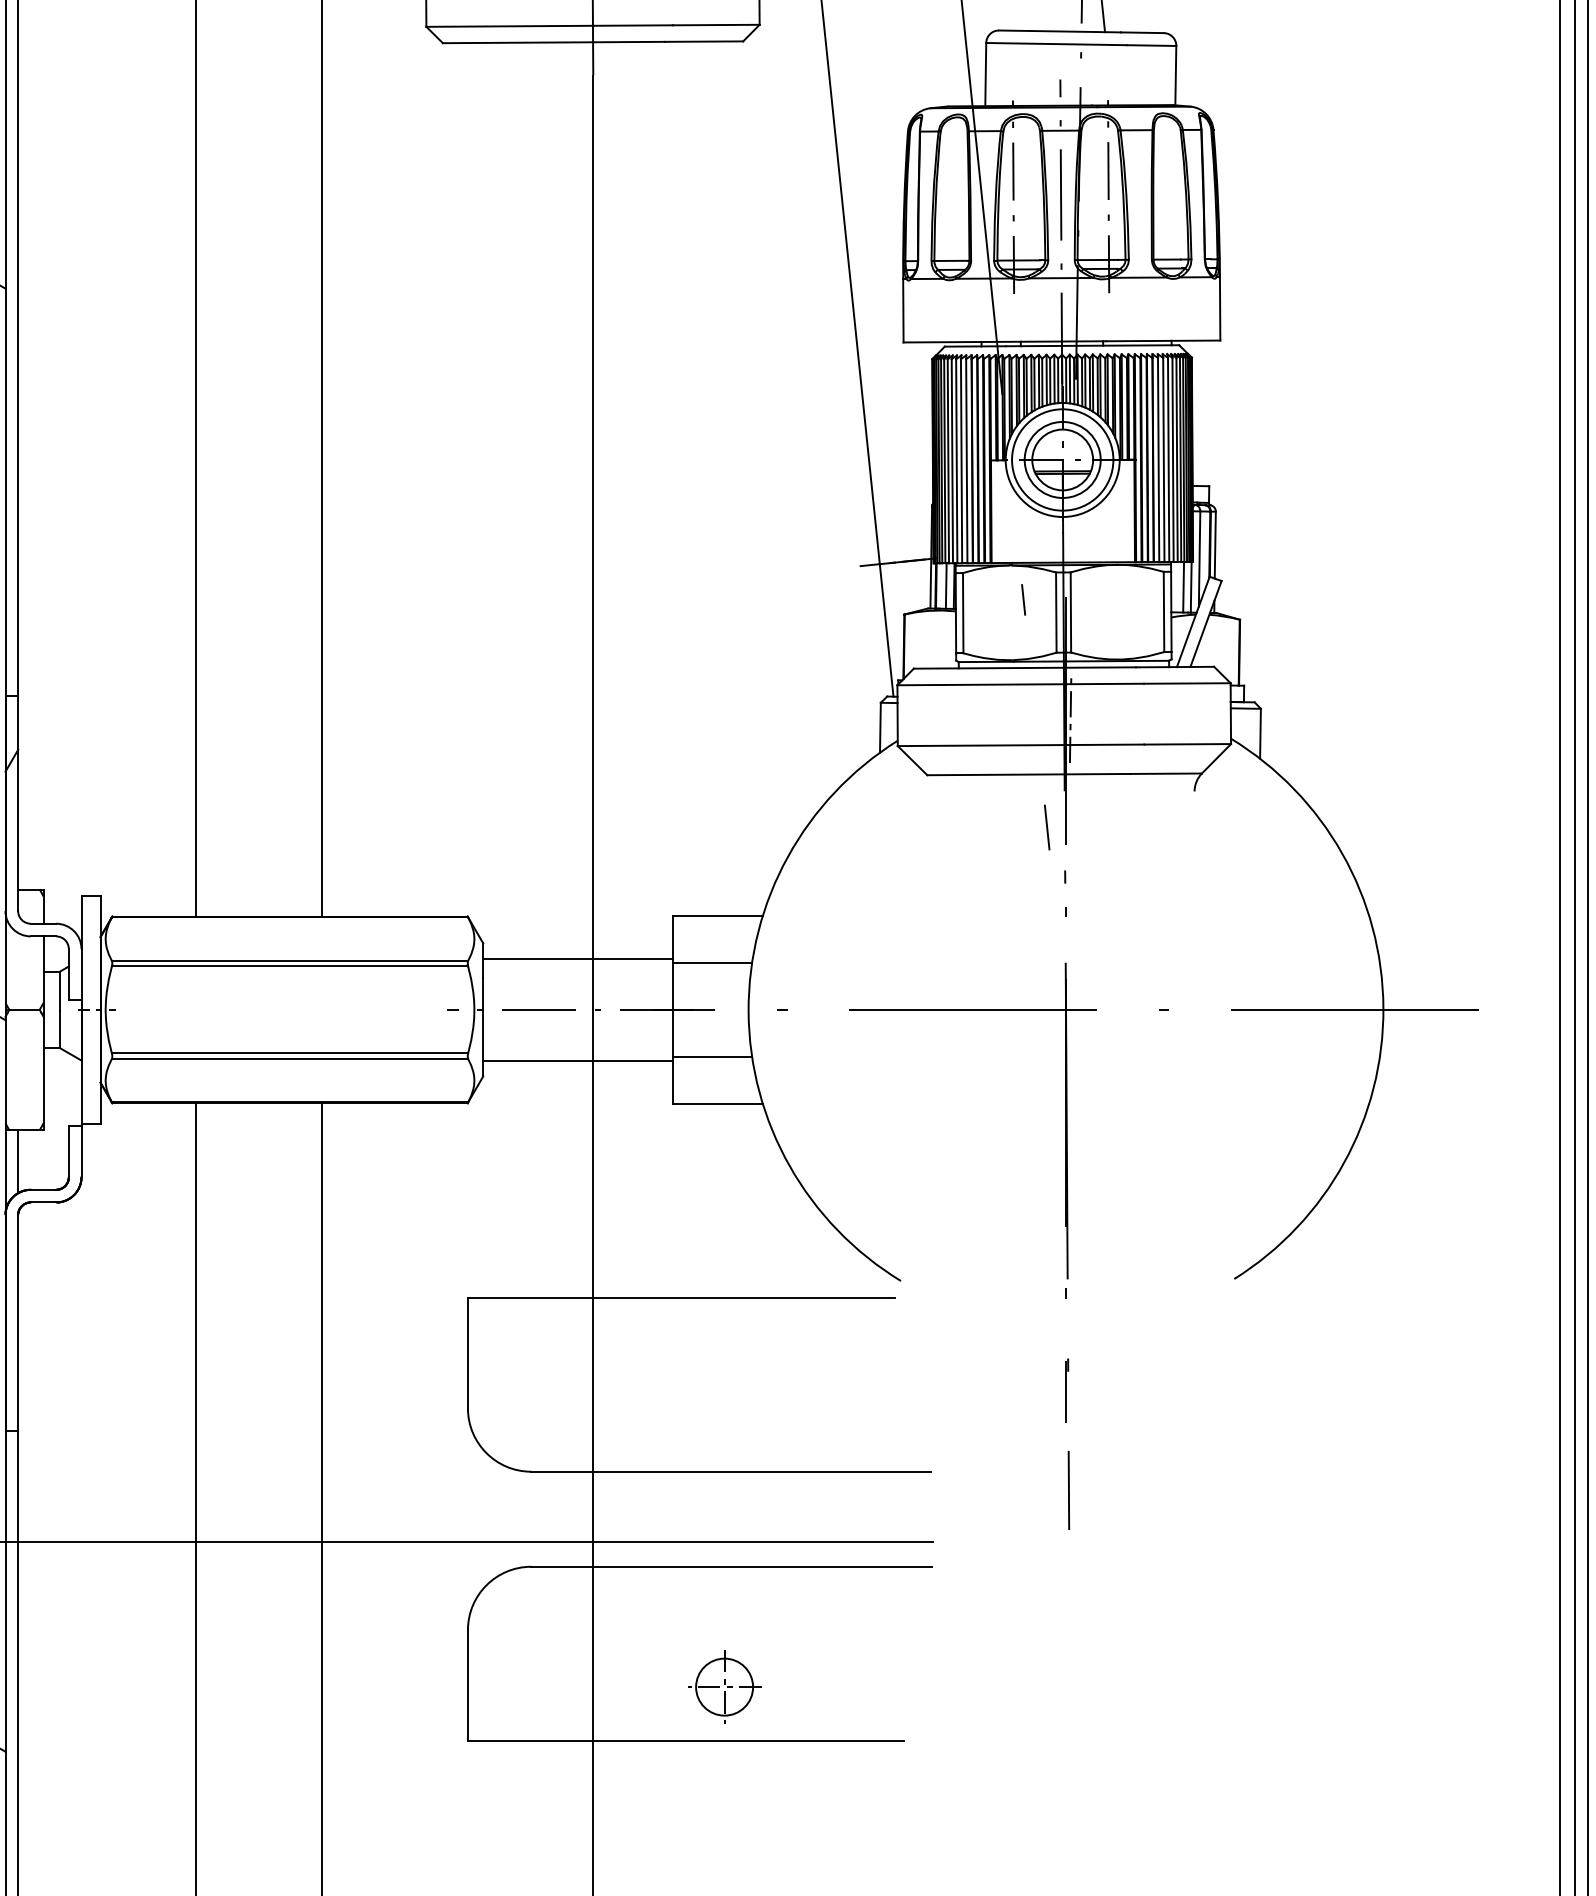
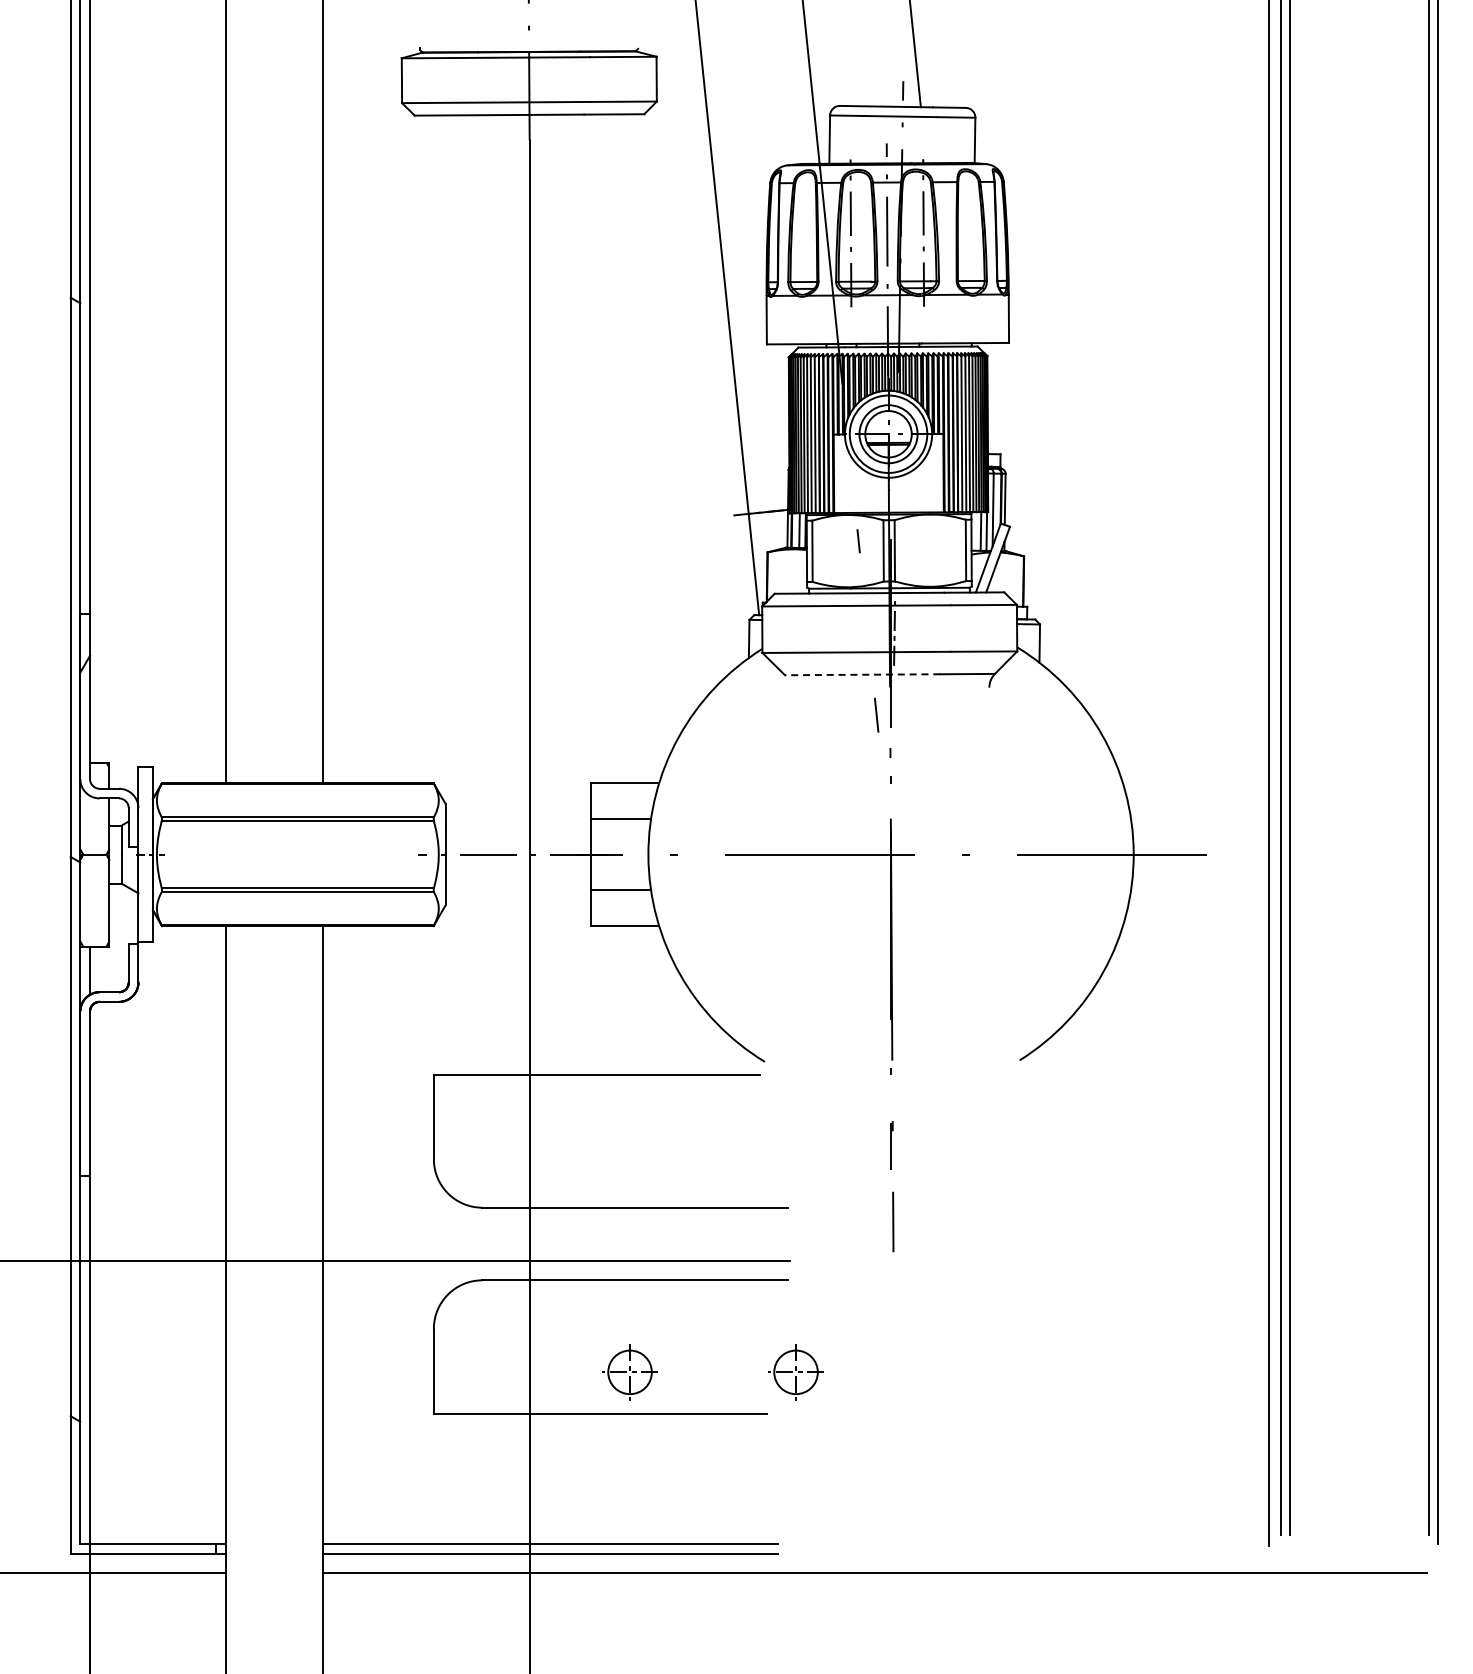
line: (1028, 774) -> (862, 674), solid -> dashed
line: (577, 958) -> (517, 815), removed
line: (577, 1060) -> (517, 893), removed
part: (941, 1687) -> (795, 1372), added

